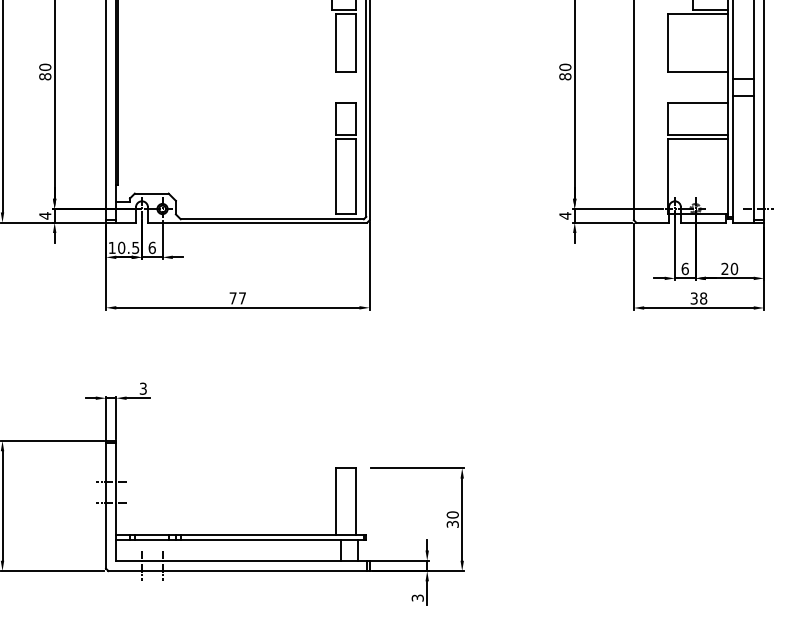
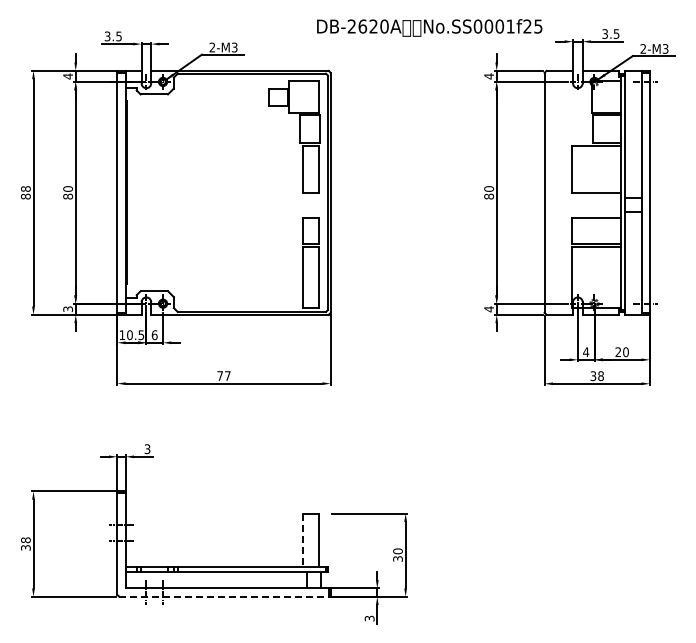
text: (45, 216) -> (68, 309), 4 -> 3
text: (684, 269) -> (585, 352), 6 -> 4
line: (336, 501) -> (303, 540), solid -> dashed
line: (239, 570) -> (225, 596), solid -> dashed

